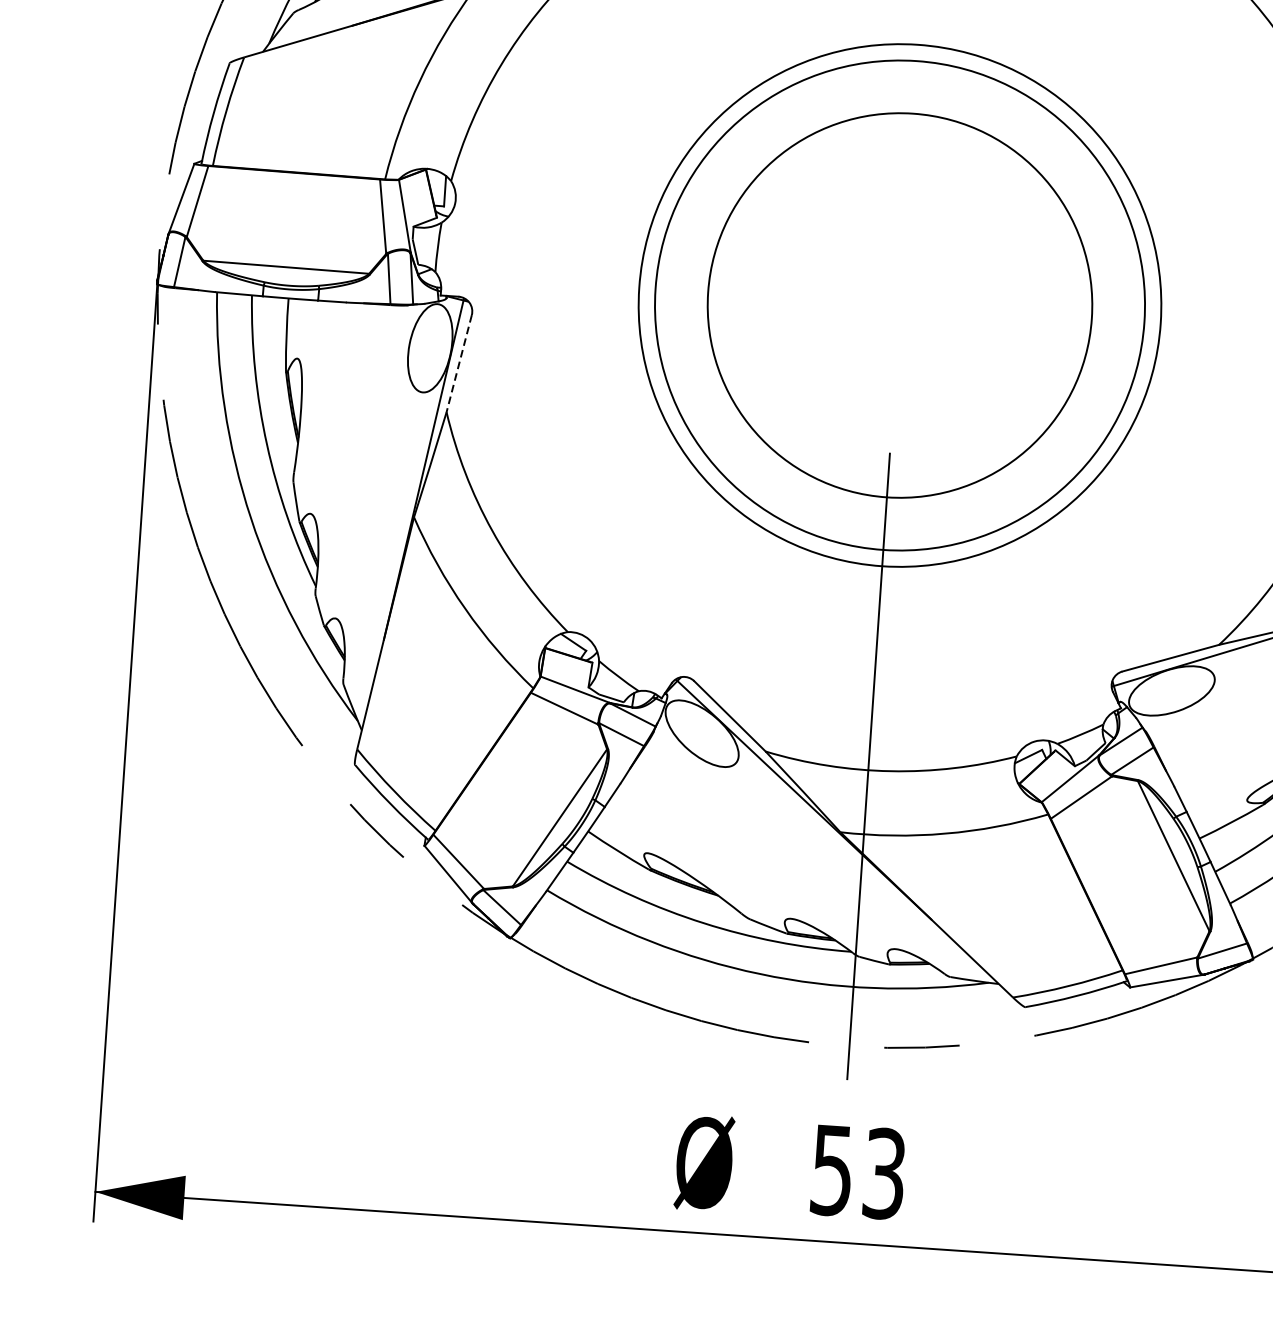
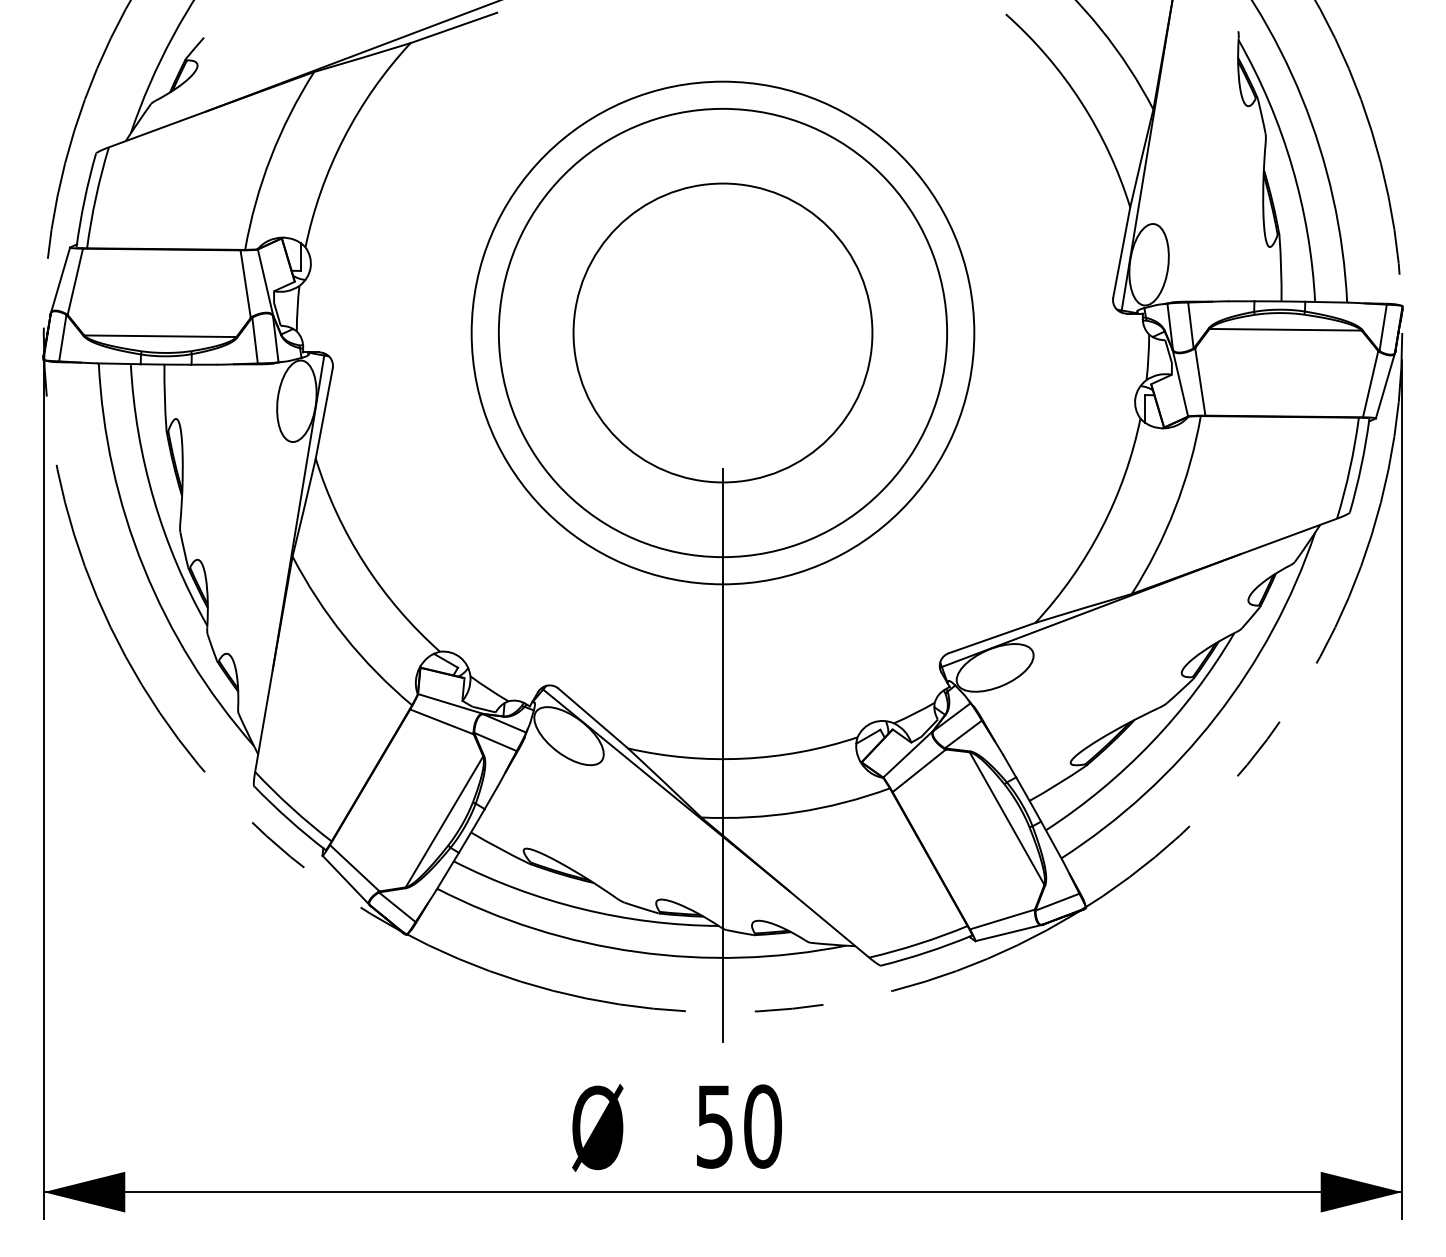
circle: (899, 304) -> (722, 332), size x0.62
circle: (899, 304) -> (722, 332), size x1.43
line: (459, 363) -> (324, 413), dashed -> solid
text: (885, 1173) -> (763, 1126), 53 -> 50

